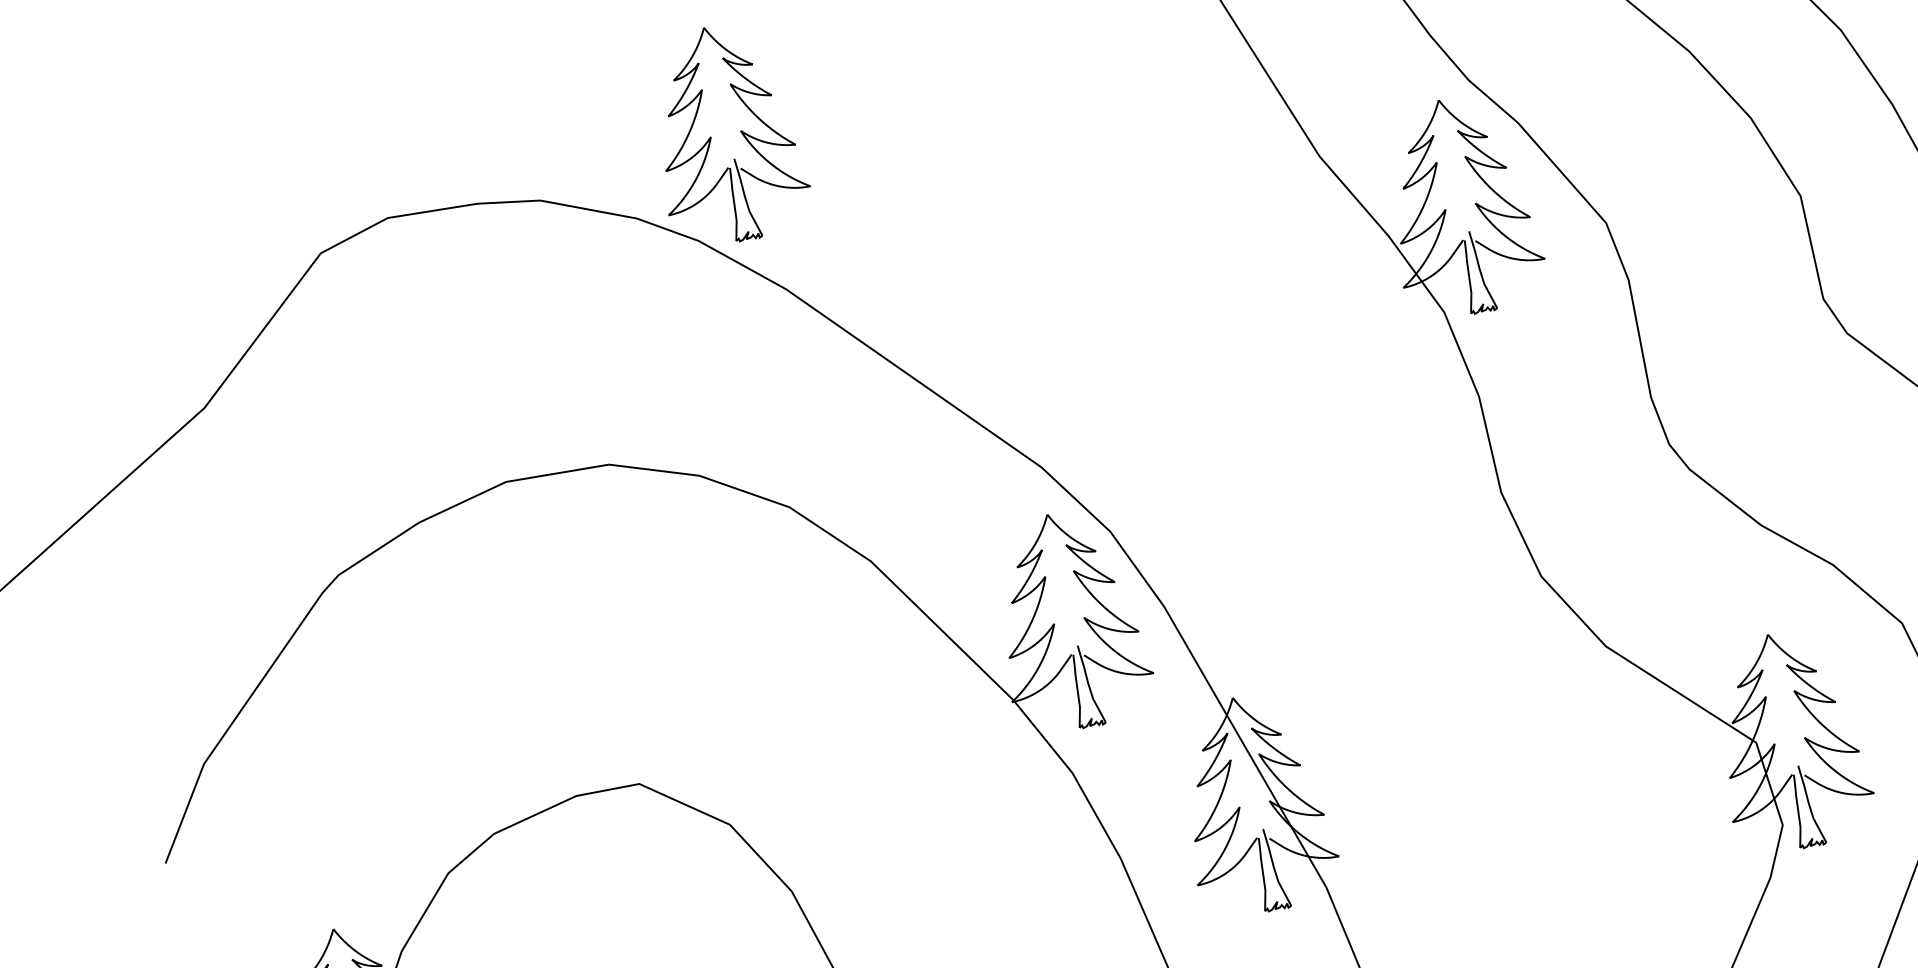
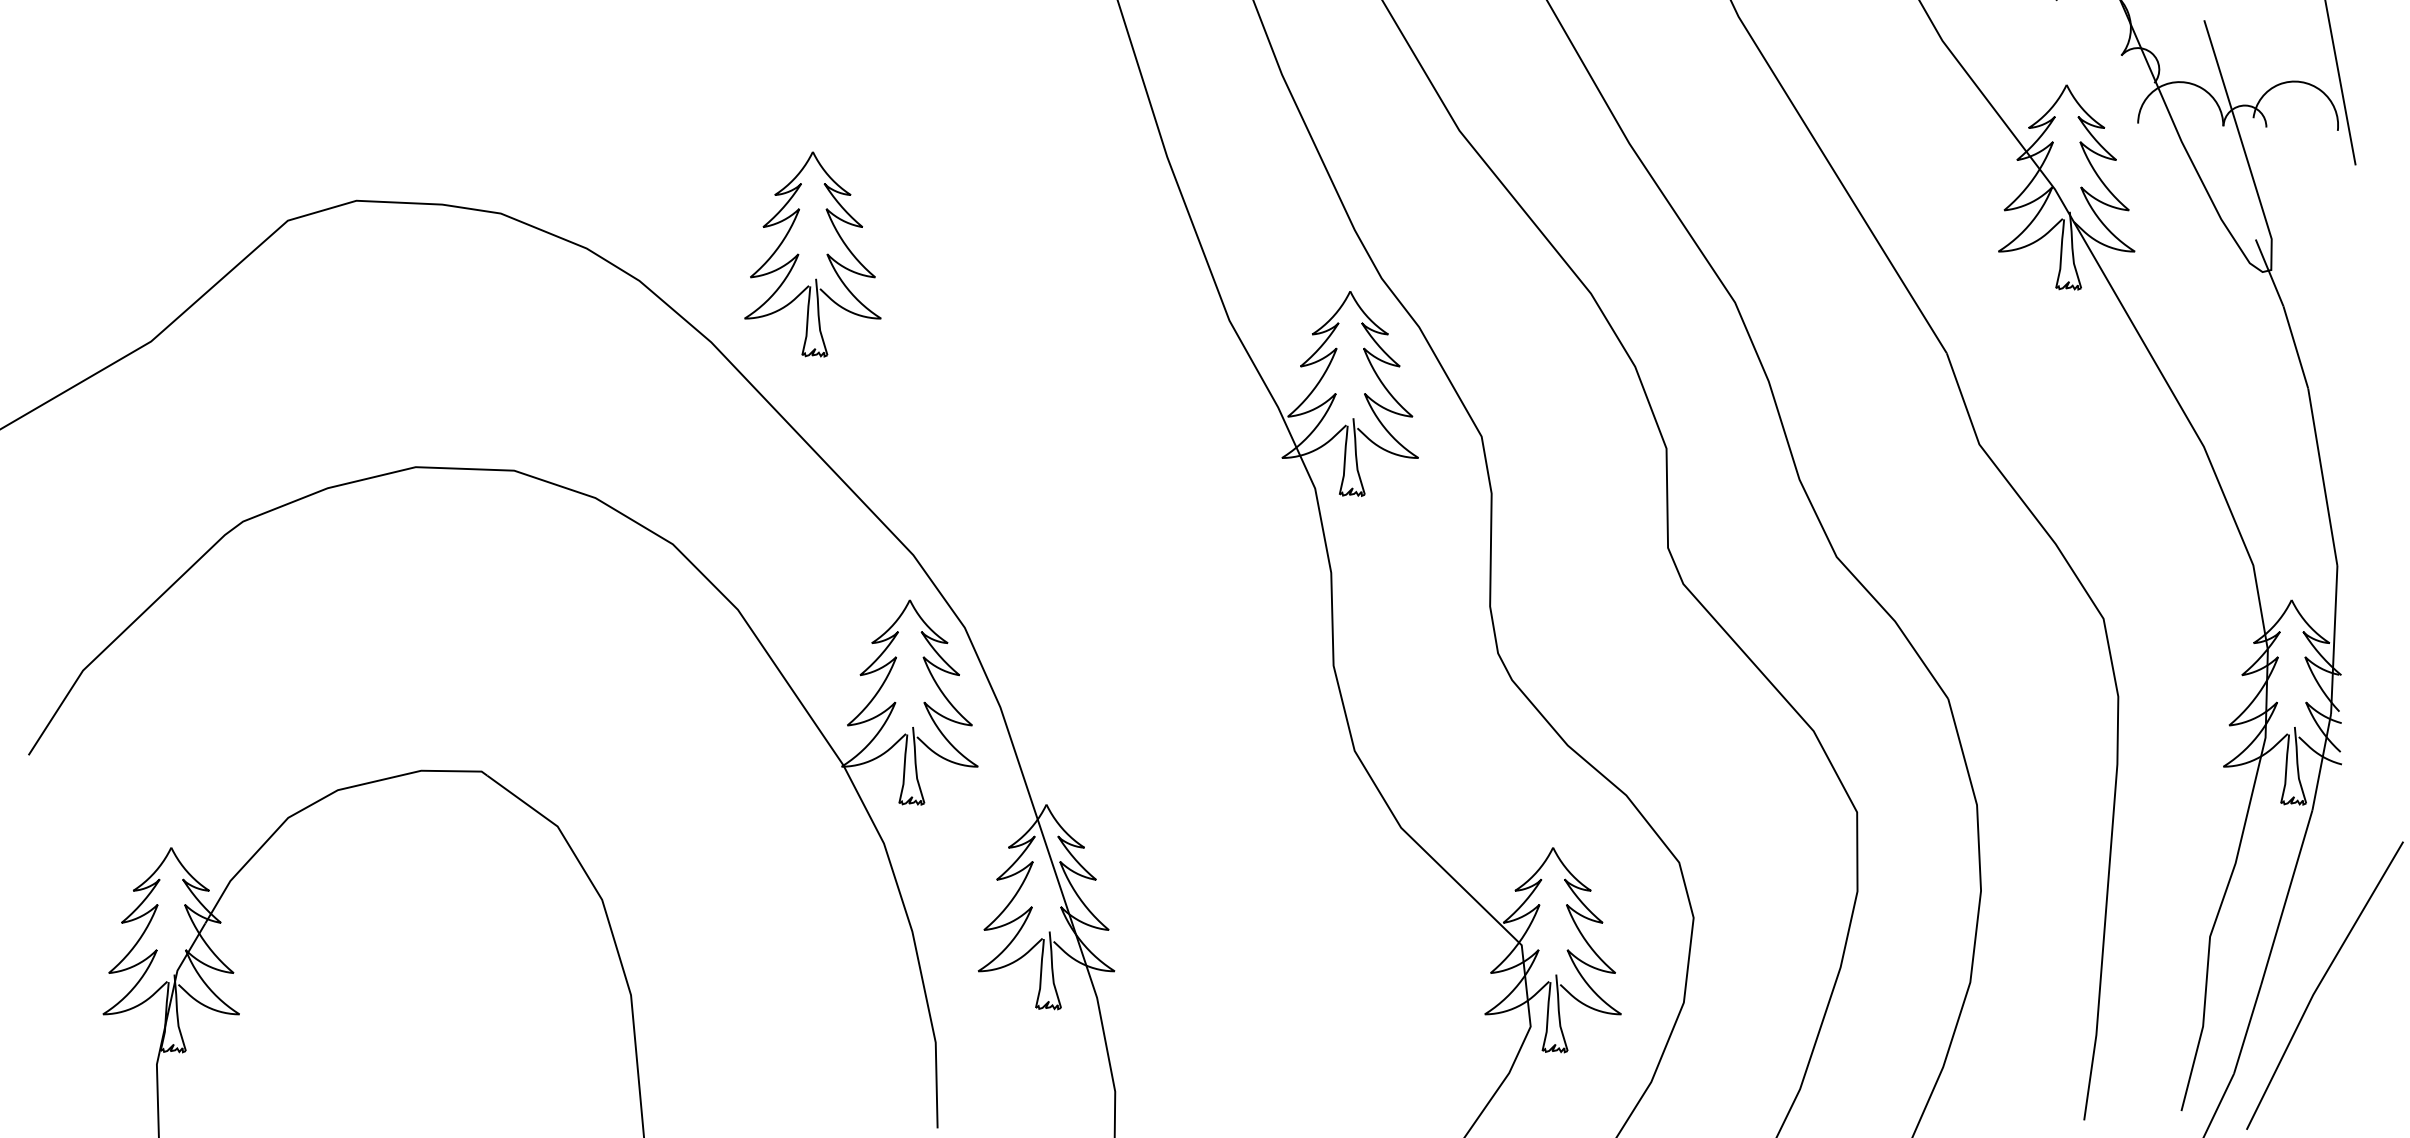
part: (711, 137) -> (799, 254), moved

